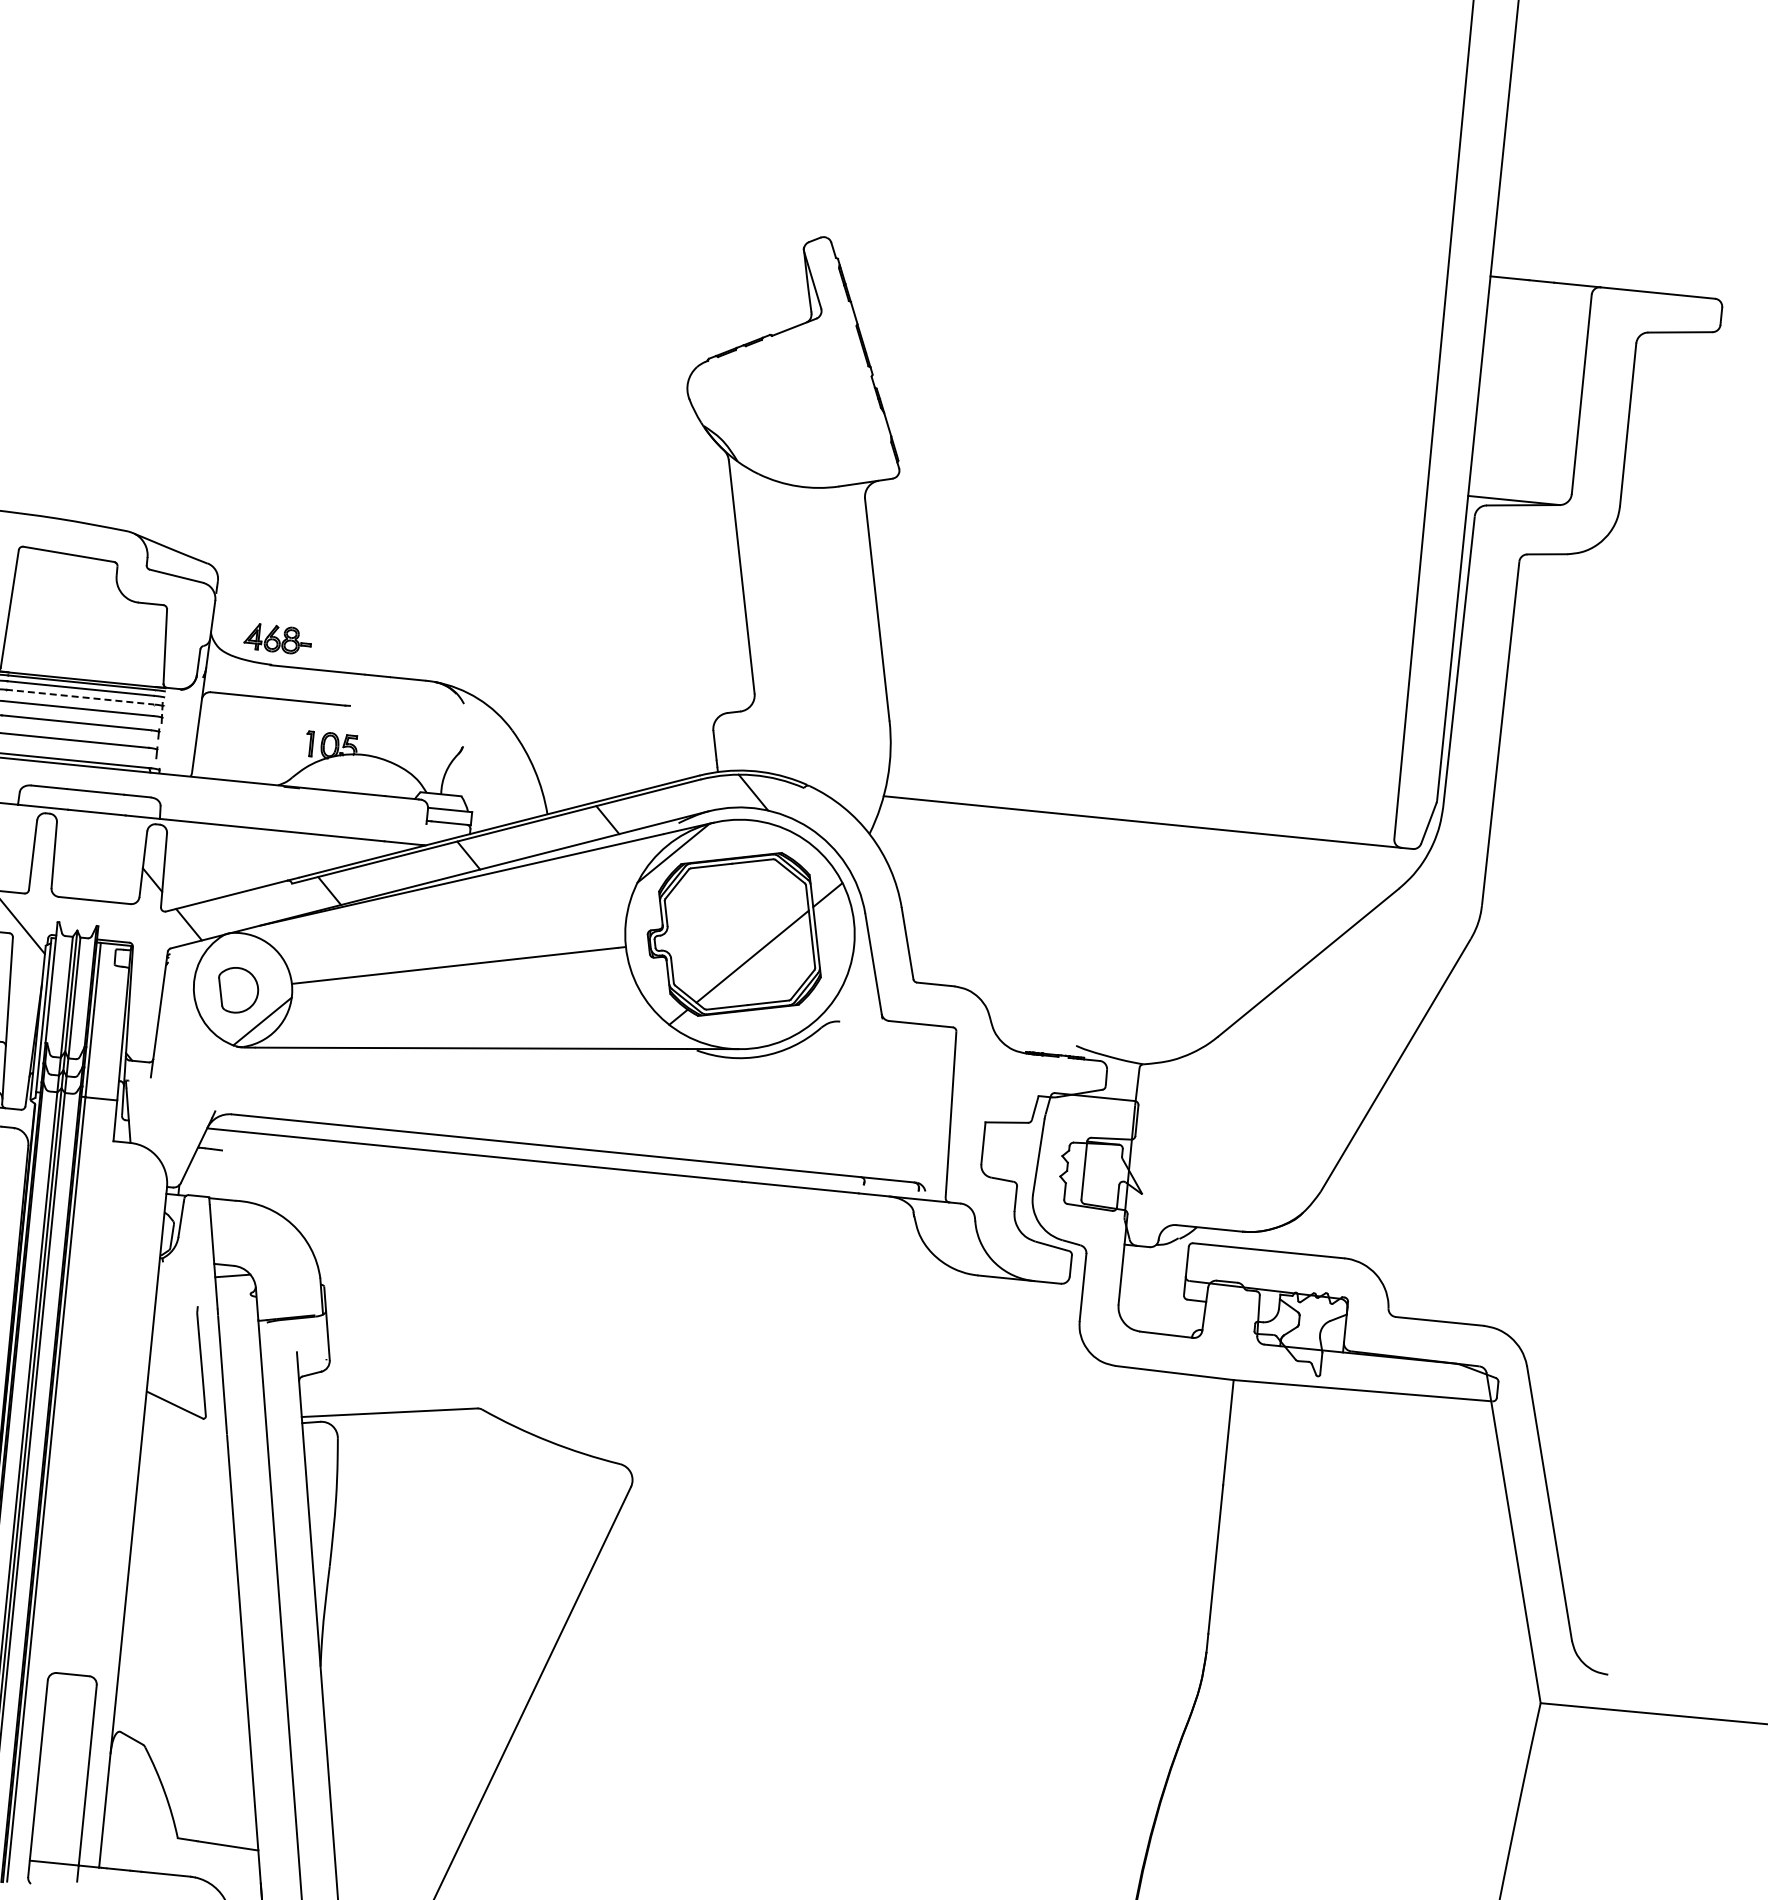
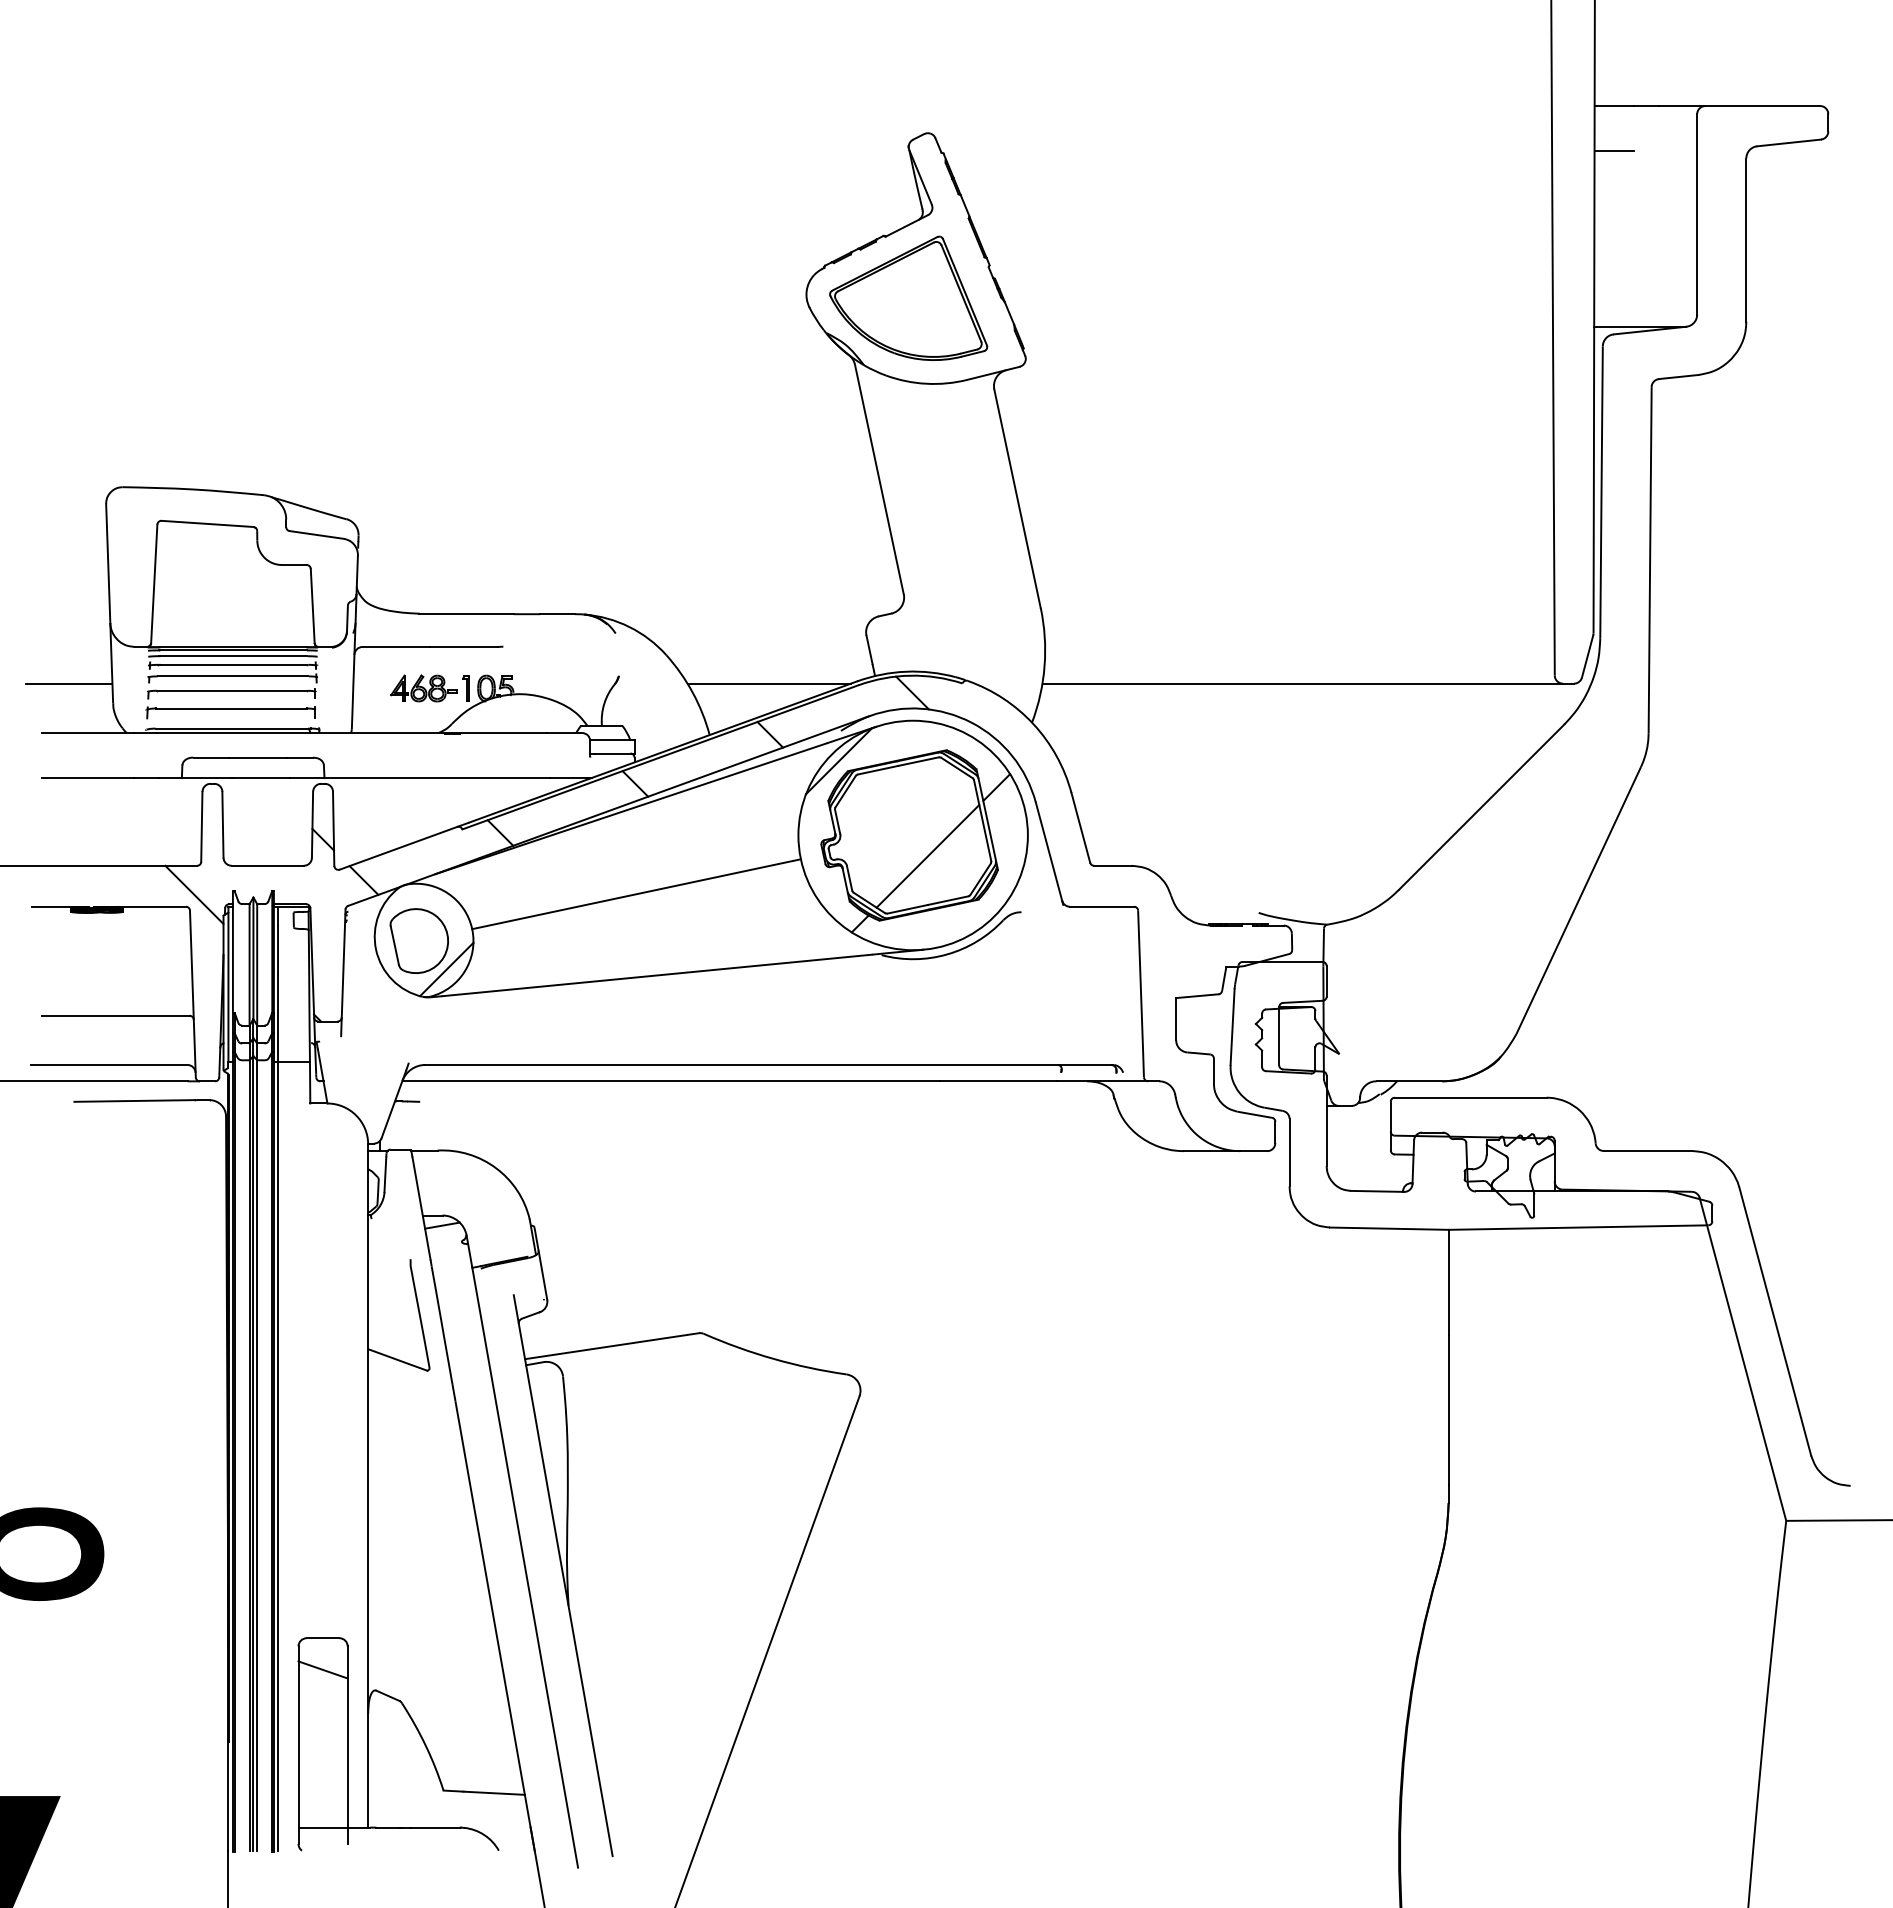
line: (1505, 322) -> (1614, 150), added
part: (788, 398) -> (908, 297), added
part: (277, 639) -> (423, 688), moved
line: (80, 696) -> (233, 664), dashed -> solid
line: (611, 768) -> (768, 683), added
part: (237, 989) -> (418, 940), size x1.43
line: (69, 1705) -> (322, 1669), added

